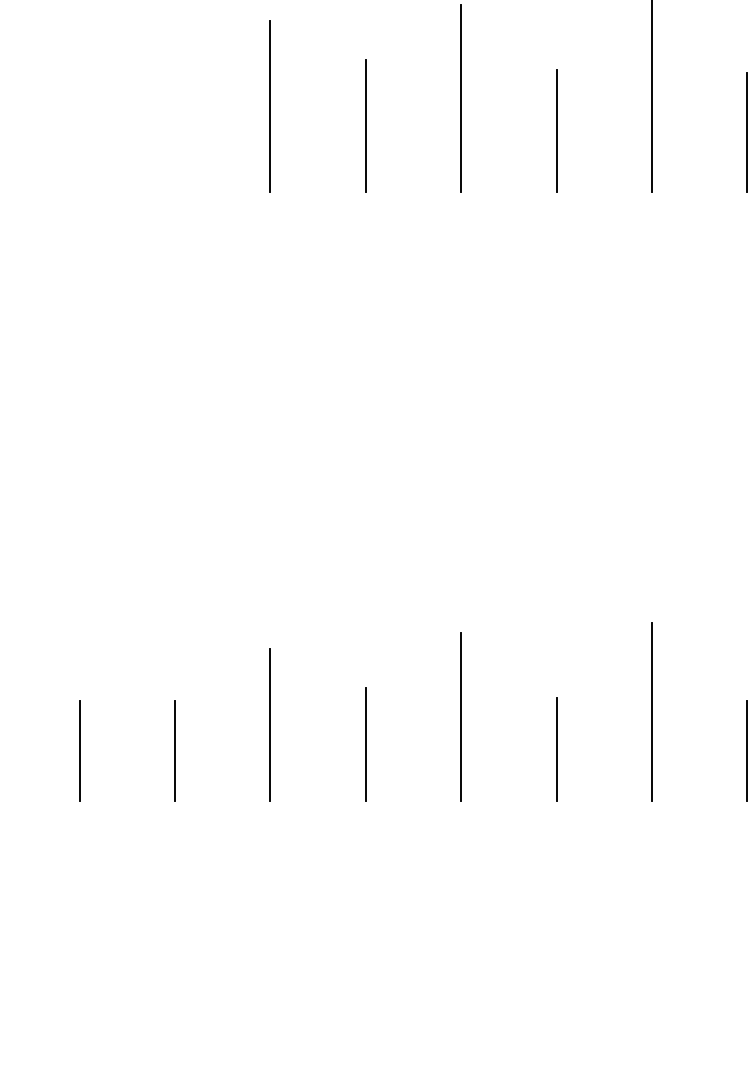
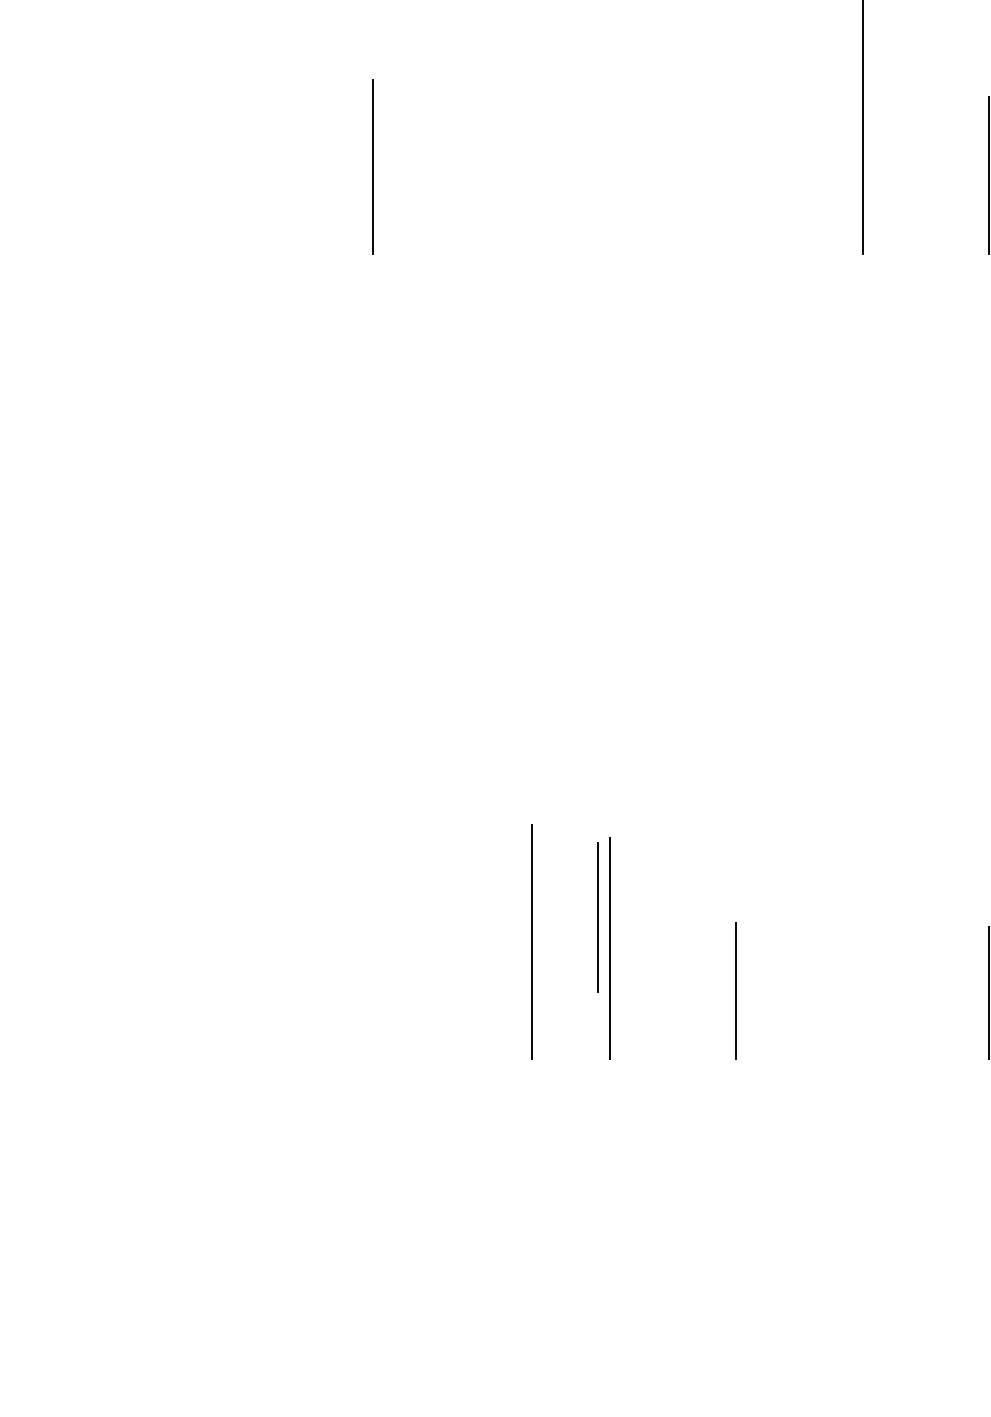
line: (461, 98) -> (610, 130), removed
line: (270, 106) -> (357, 140), removed
line: (365, 125) -> (372, 166), moved
line: (556, 130) -> (736, 172), removed
line: (651, 711) -> (531, 941), moved
line: (270, 724) -> (357, 958), removed
line: (365, 744) -> (597, 917), moved
line: (79, 750) -> (105, 992), removed
line: (175, 750) -> (232, 992), removed

